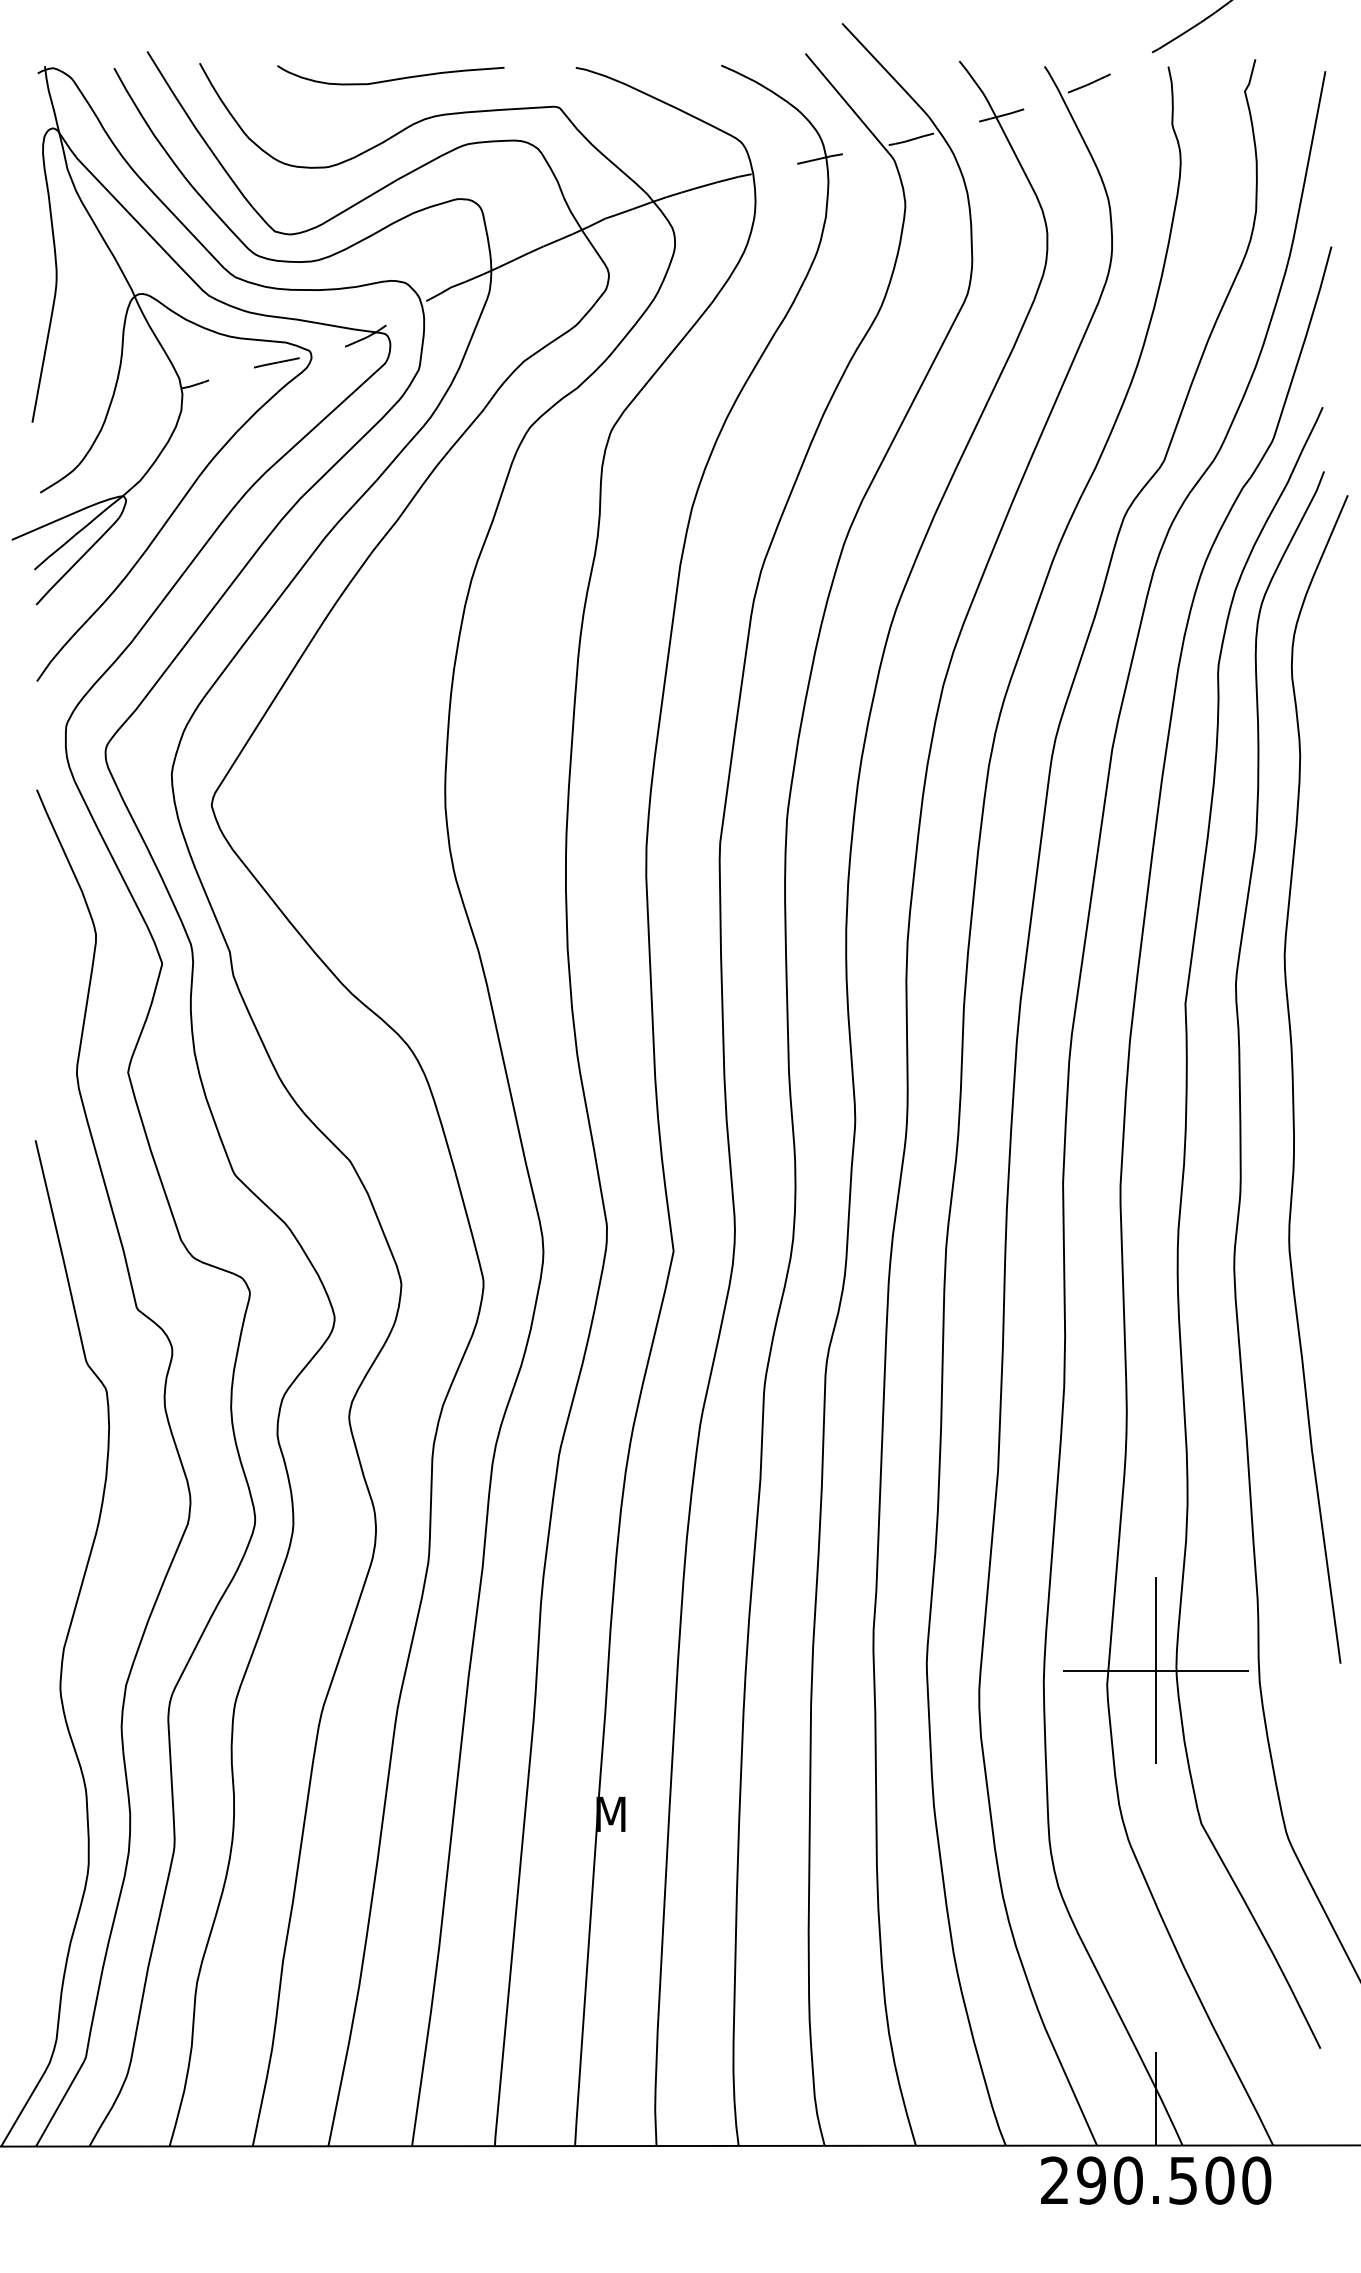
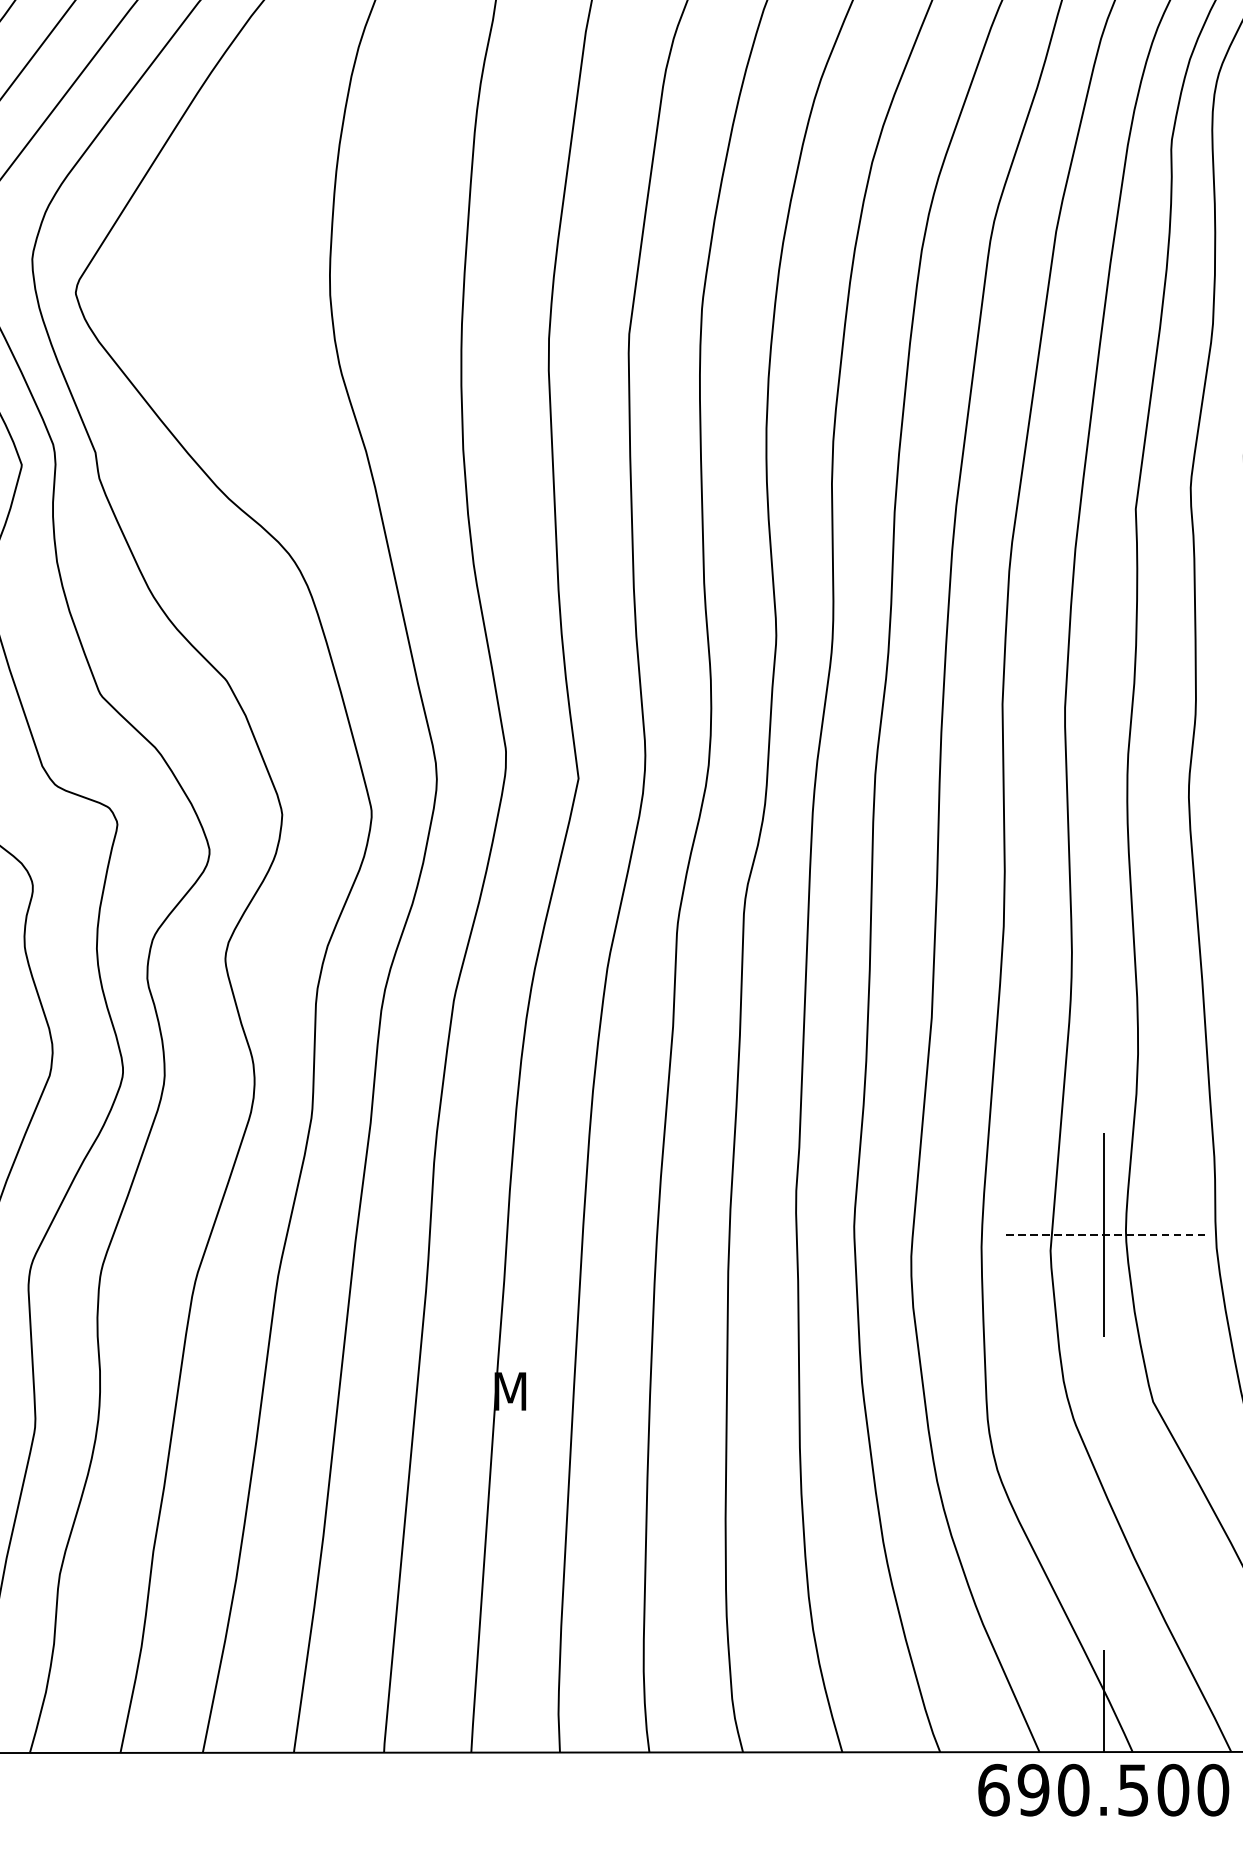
line: (1155, 1670) -> (1103, 1234), solid -> dashed
text: (1054, 2180) -> (993, 1790), 290.500 -> 690.500

